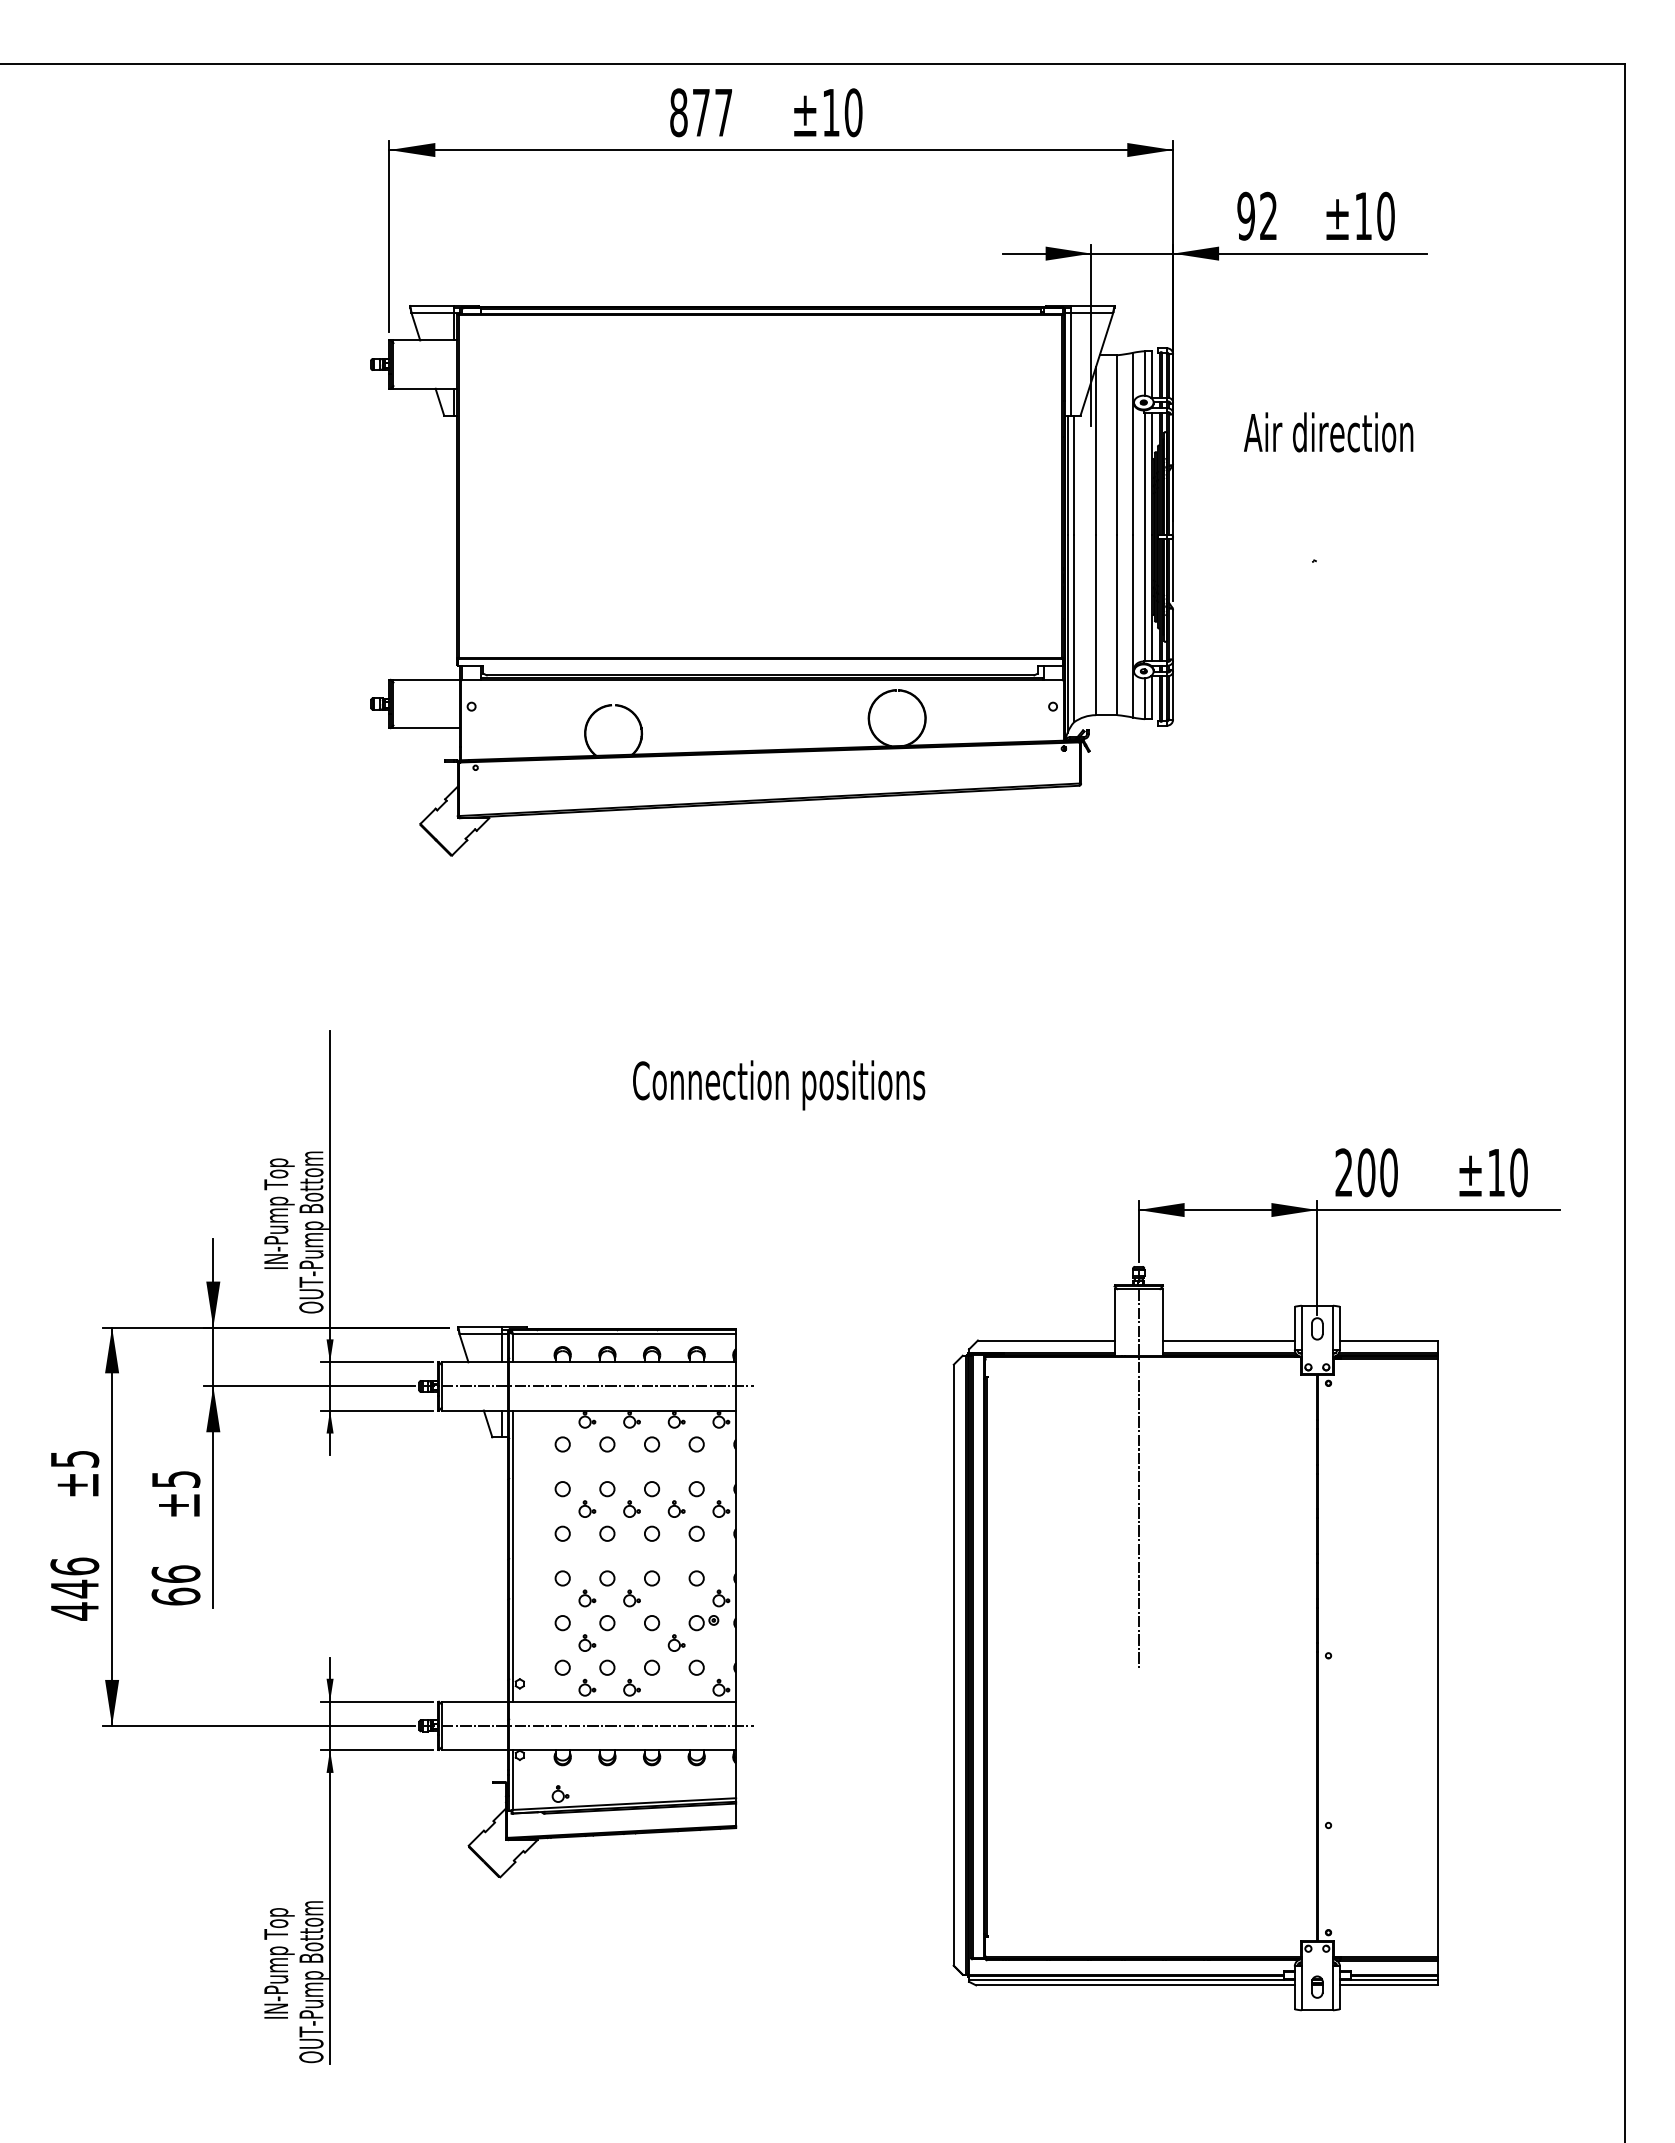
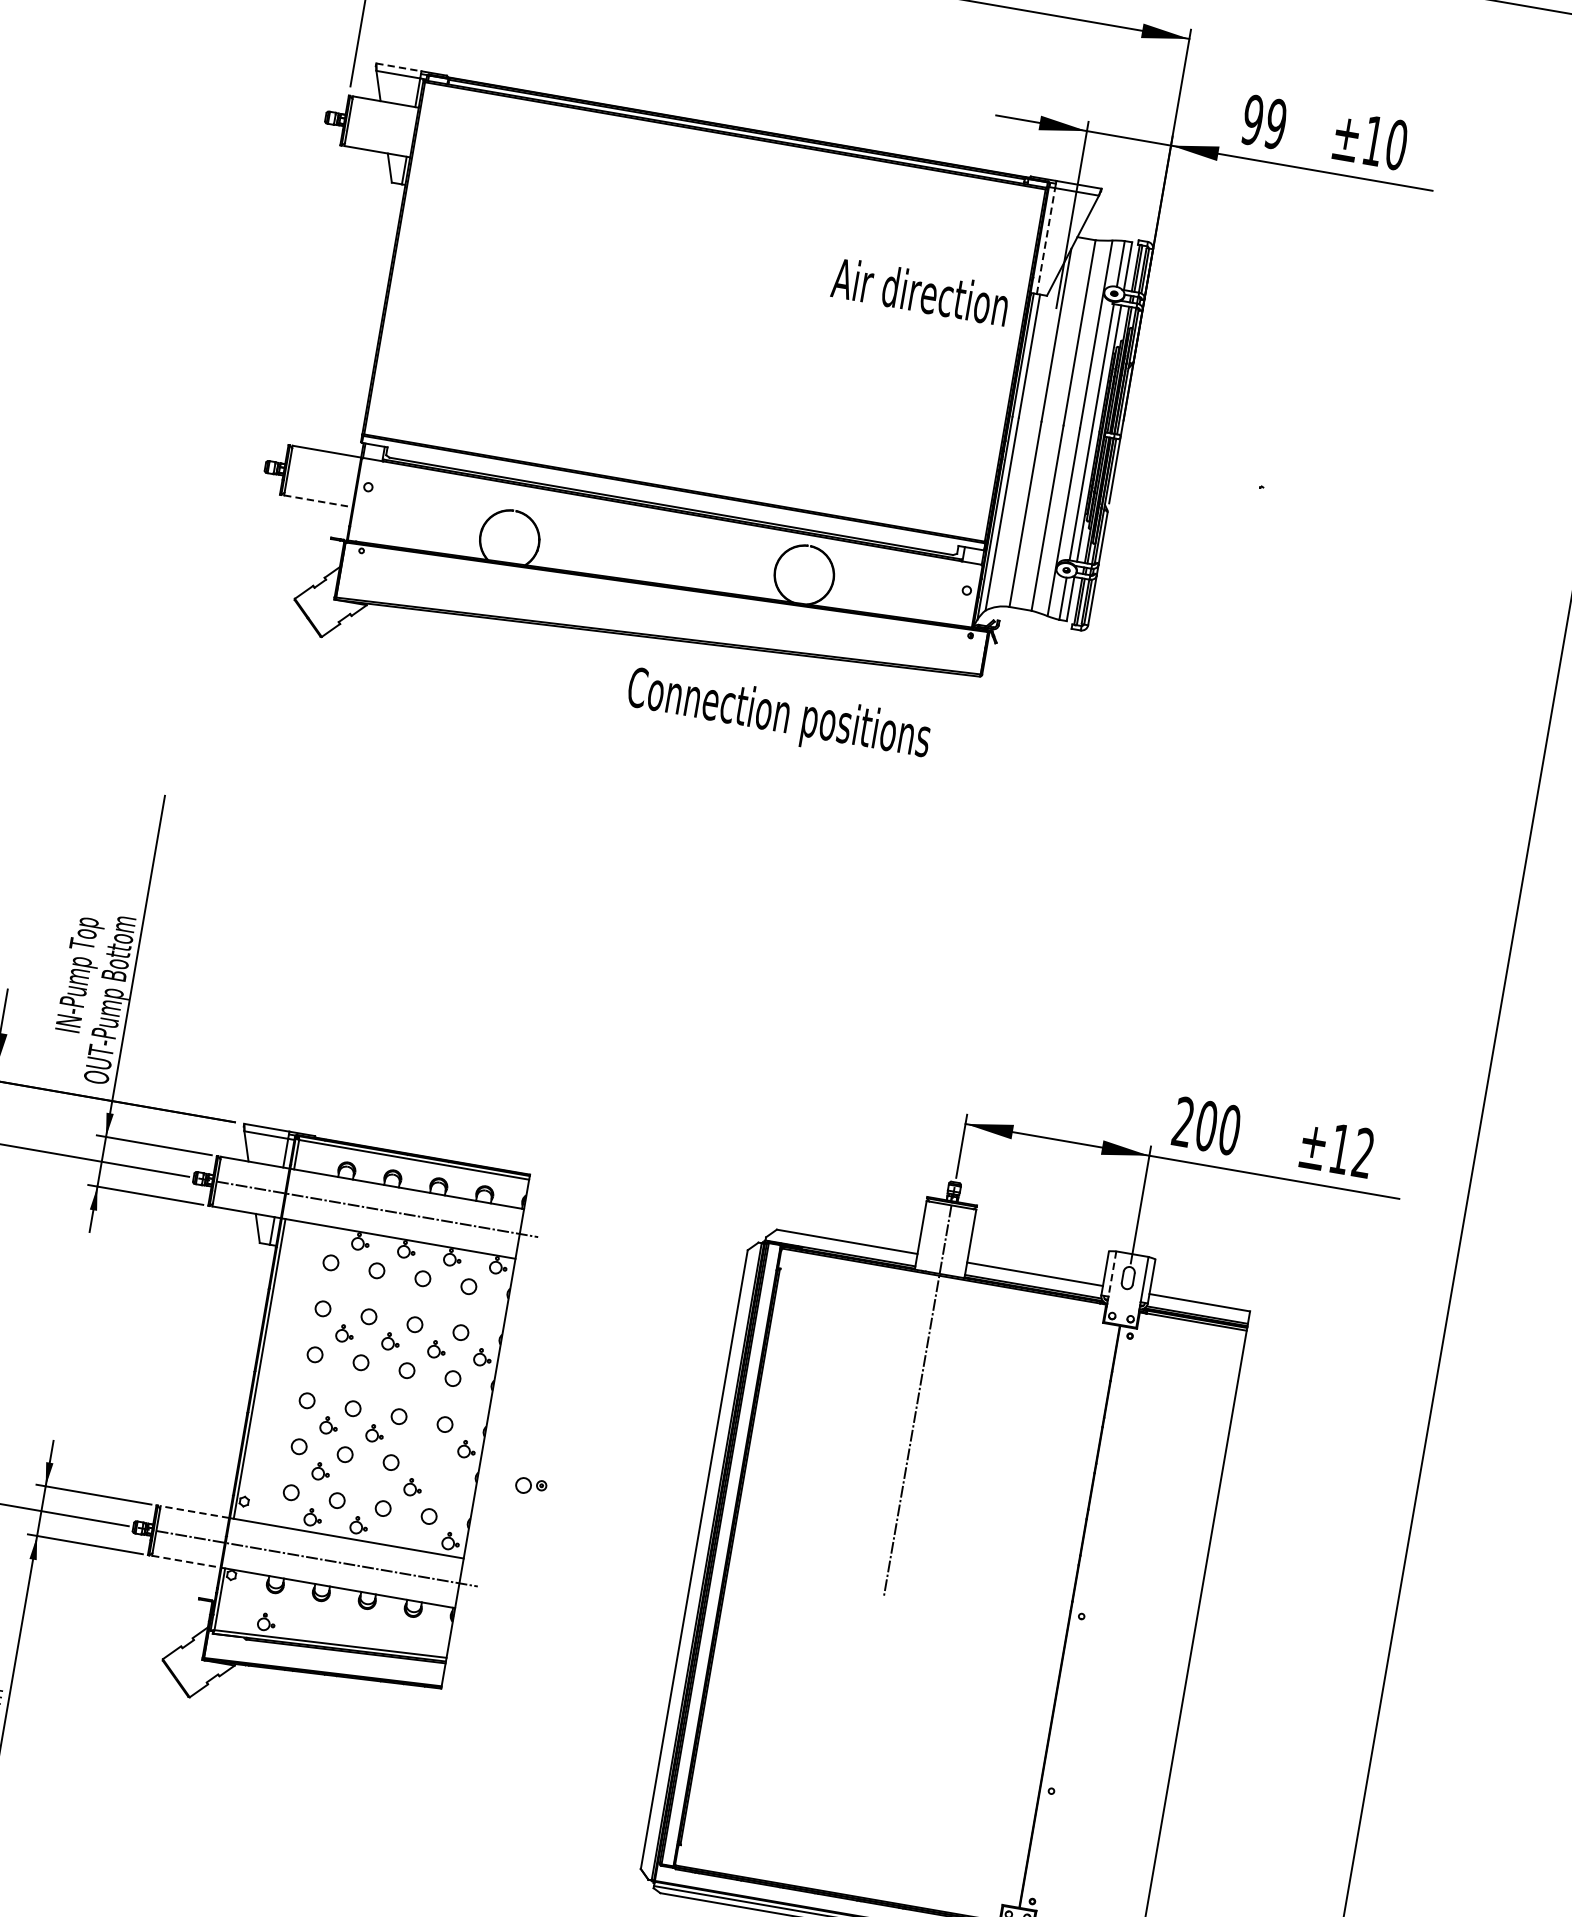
text: (1268, 216) -> (1275, 124), 92 -> 99
line: (431, 305) -> (398, 67), solid -> dashed
line: (1070, 363) -> (1045, 240), solid -> dashed
text: (1328, 432) -> (920, 291), moved
line: (427, 728) -> (319, 501), solid -> dashed
text: (779, 1085) -> (779, 716), moved
text: (1518, 1172) -> (1363, 1152), ±10 -> ±12
line: (1301, 1327) -> (1112, 1273), solid -> dashed
part: (703, 1623) -> (530, 1487), moved
line: (474, 1701) -> (194, 1511), solid -> dashed
line: (475, 1749) -> (186, 1561), solid -> dashed

